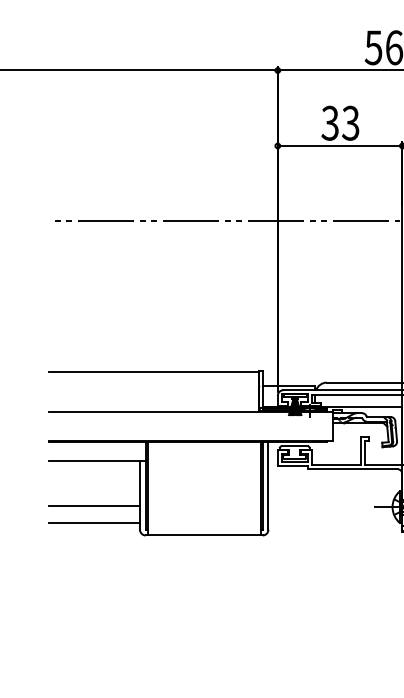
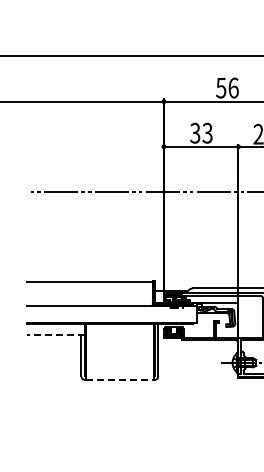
line: (96, 461) -> (55, 335), solid -> dashed
line: (93, 506) -> (53, 362), removed
line: (93, 523) -> (53, 372), removed
line: (203, 534) -> (119, 379), solid -> dashed

